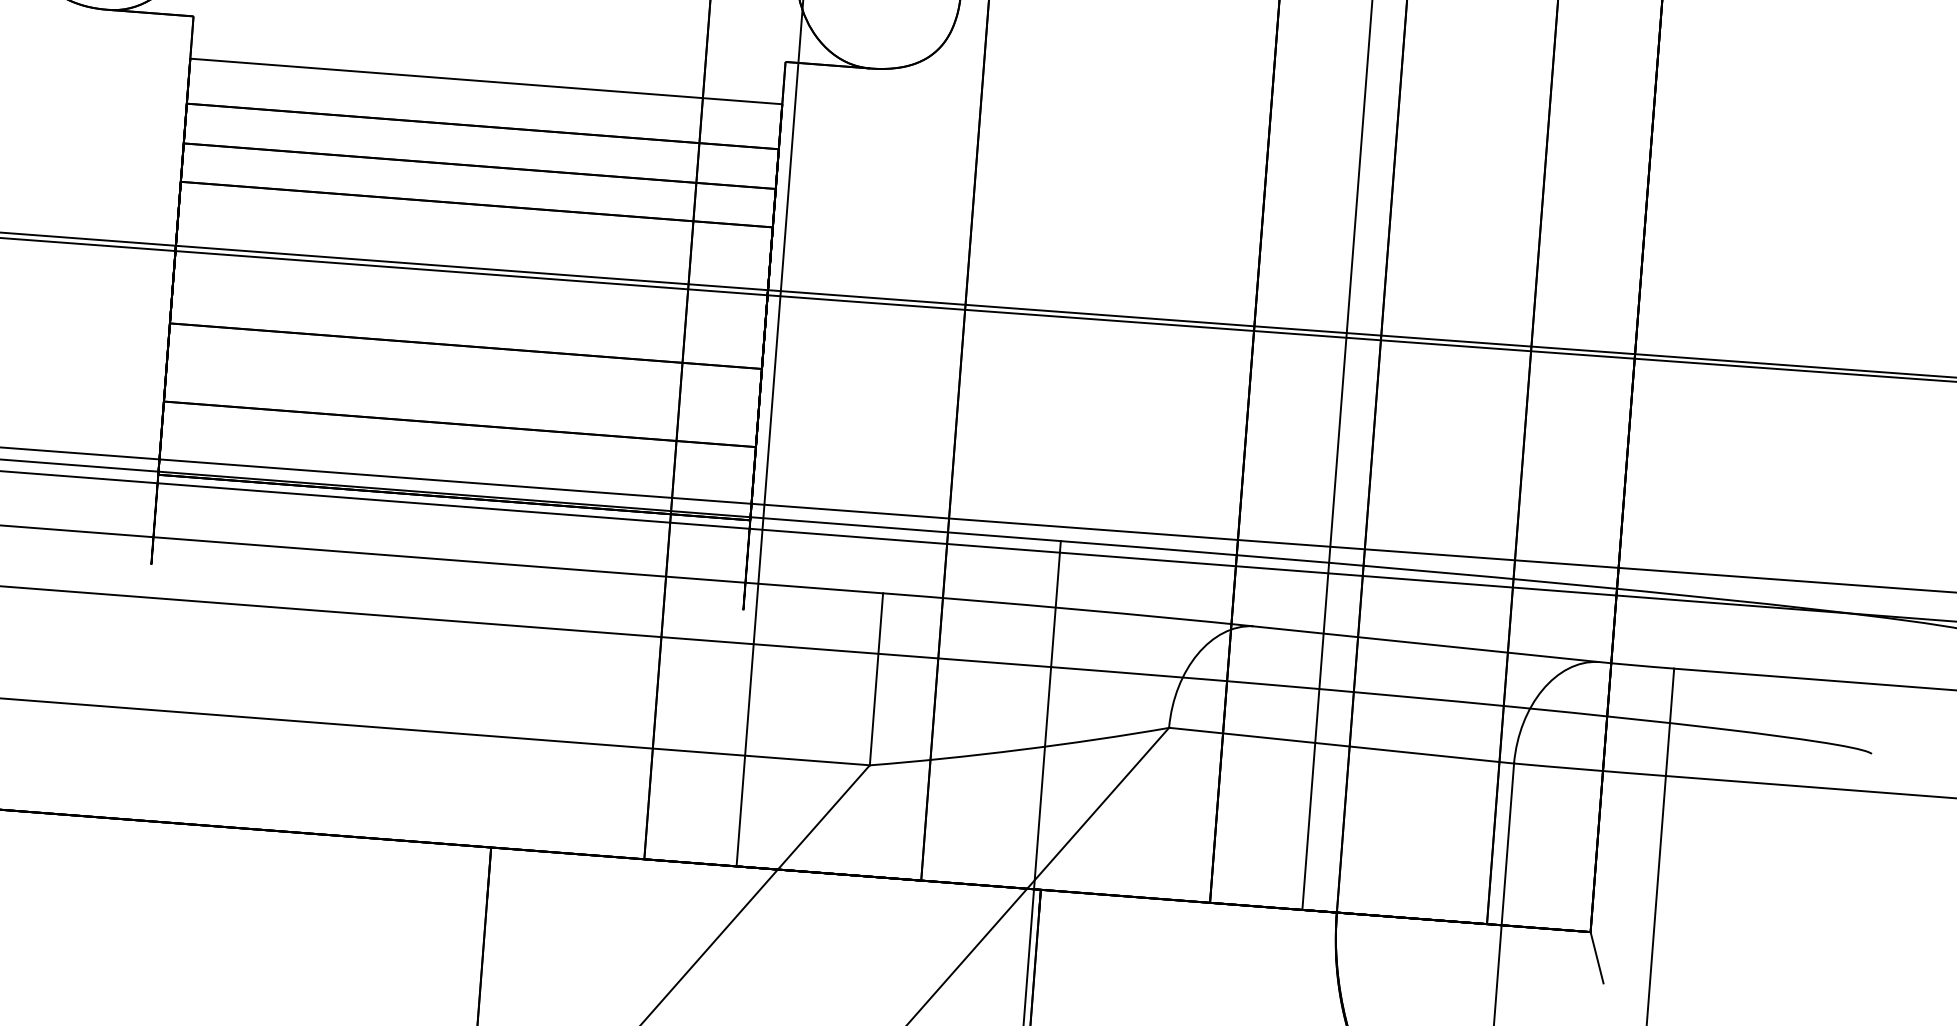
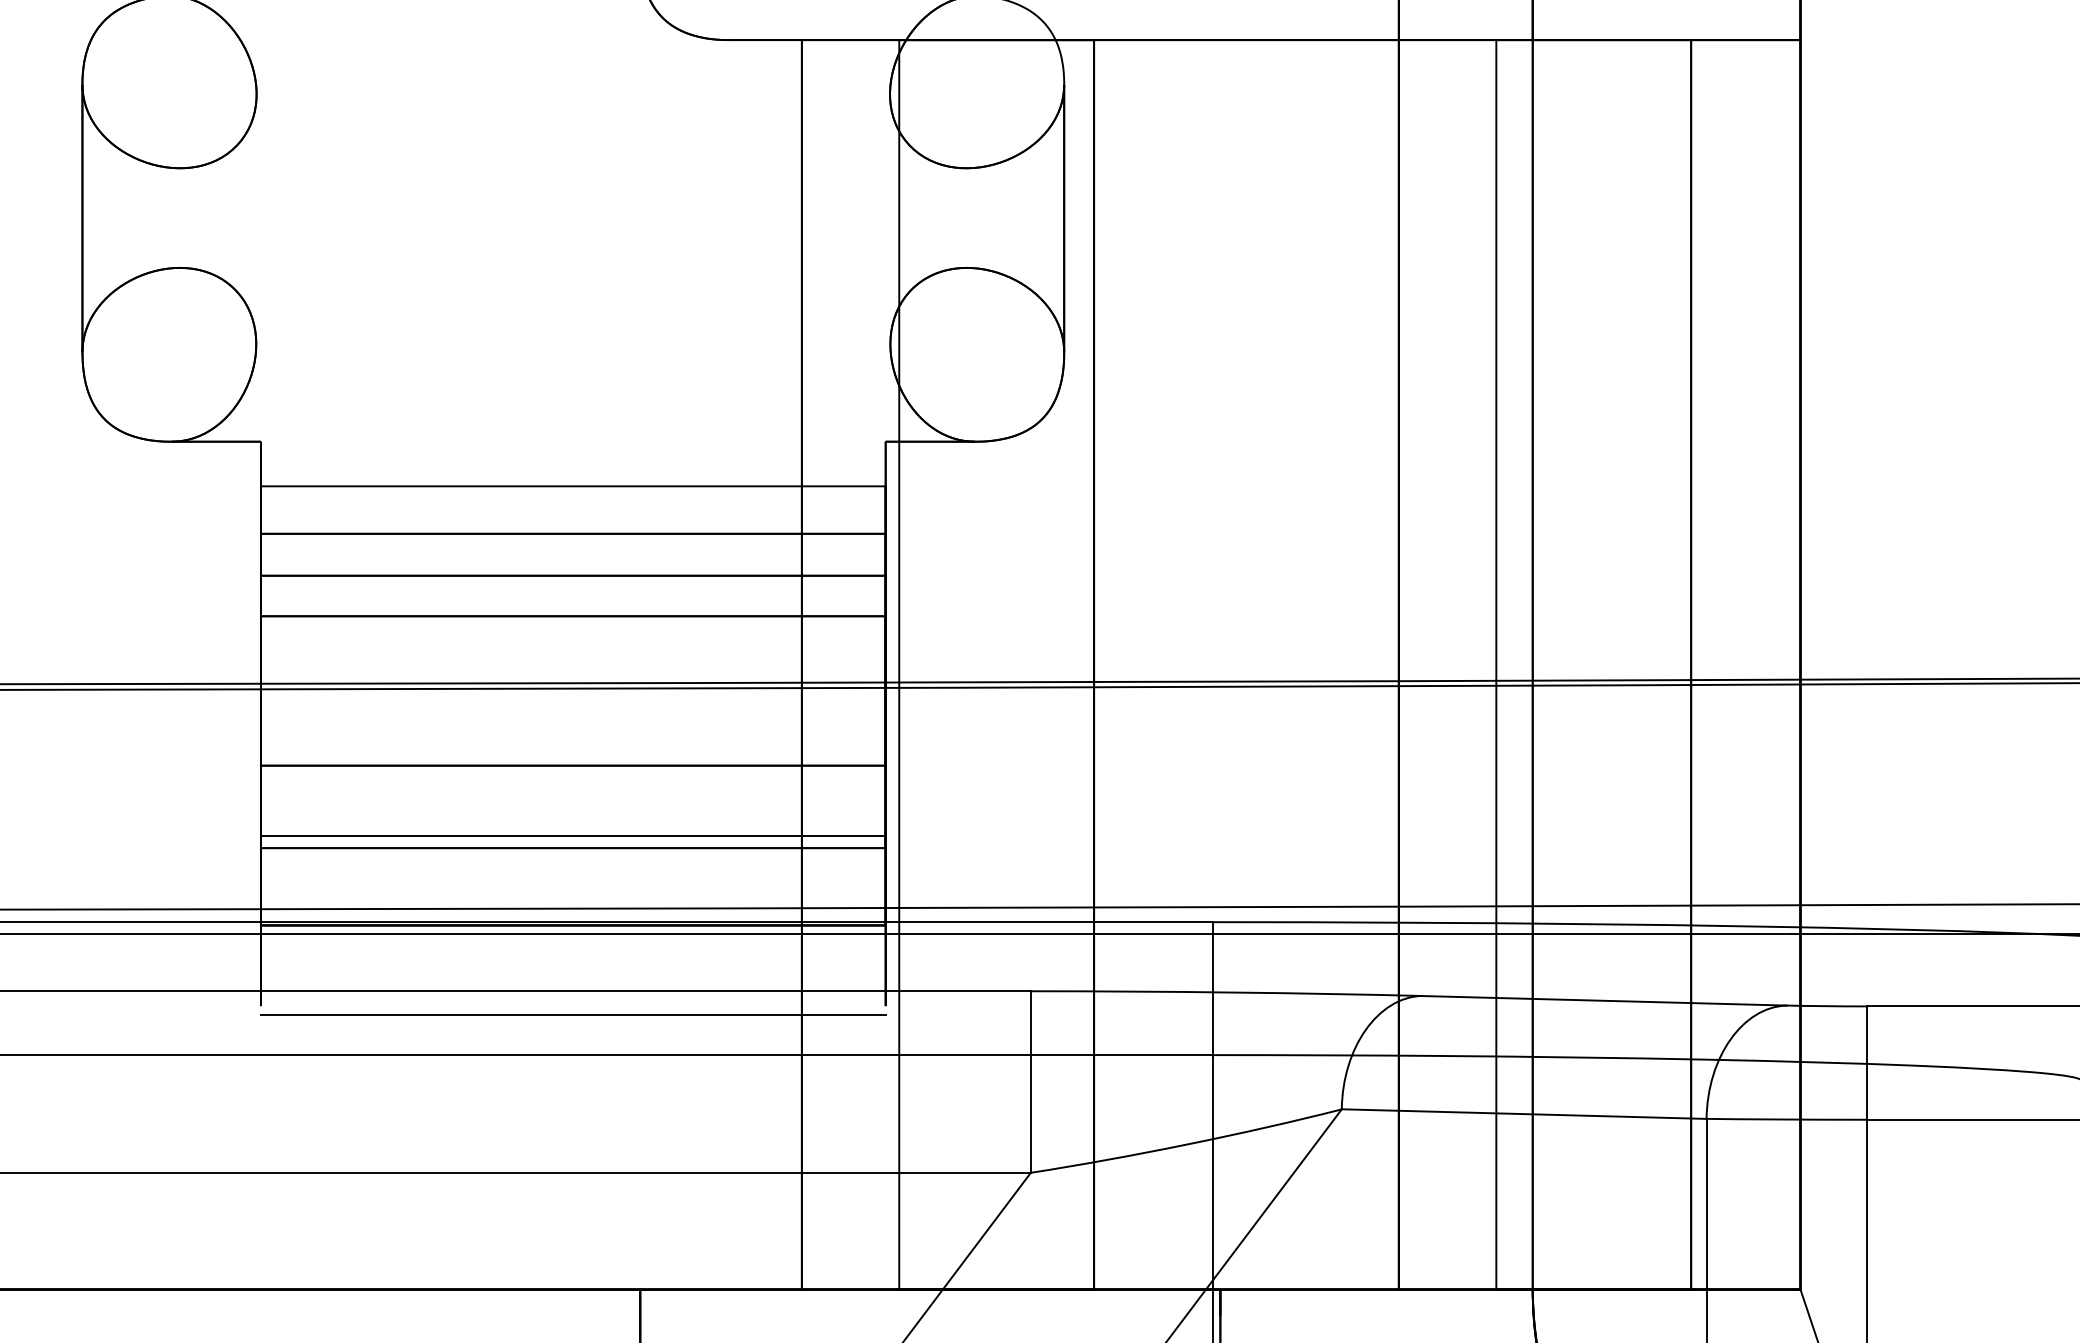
line: (460, 413) -> (572, 836), added
line: (447, 581) -> (572, 1014), added

